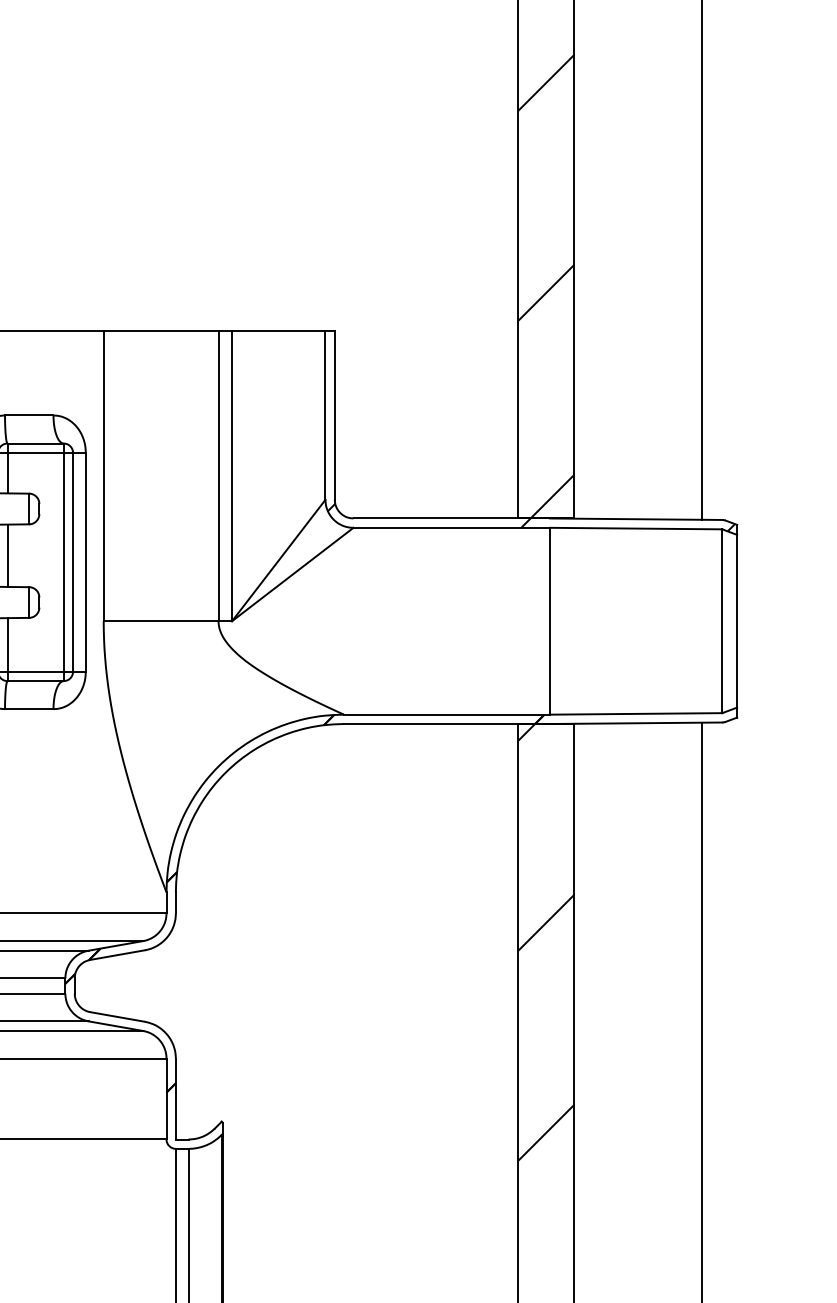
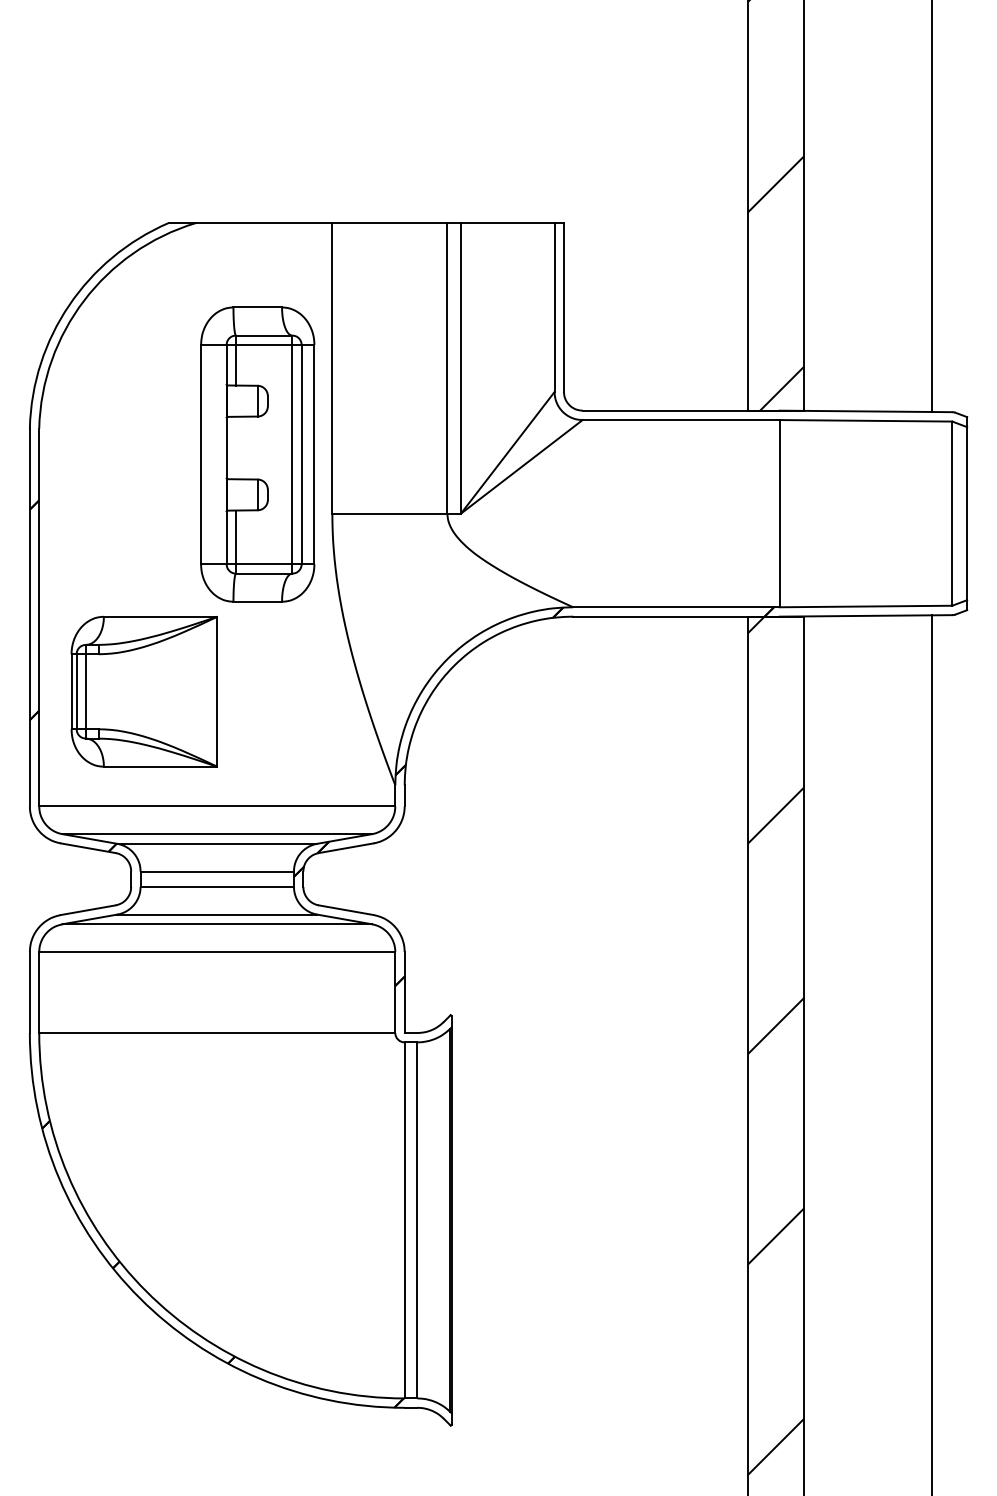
hatch: (531, 517) -> (761, 409), removed
line: (8, 555) -> (236, 447), removed

